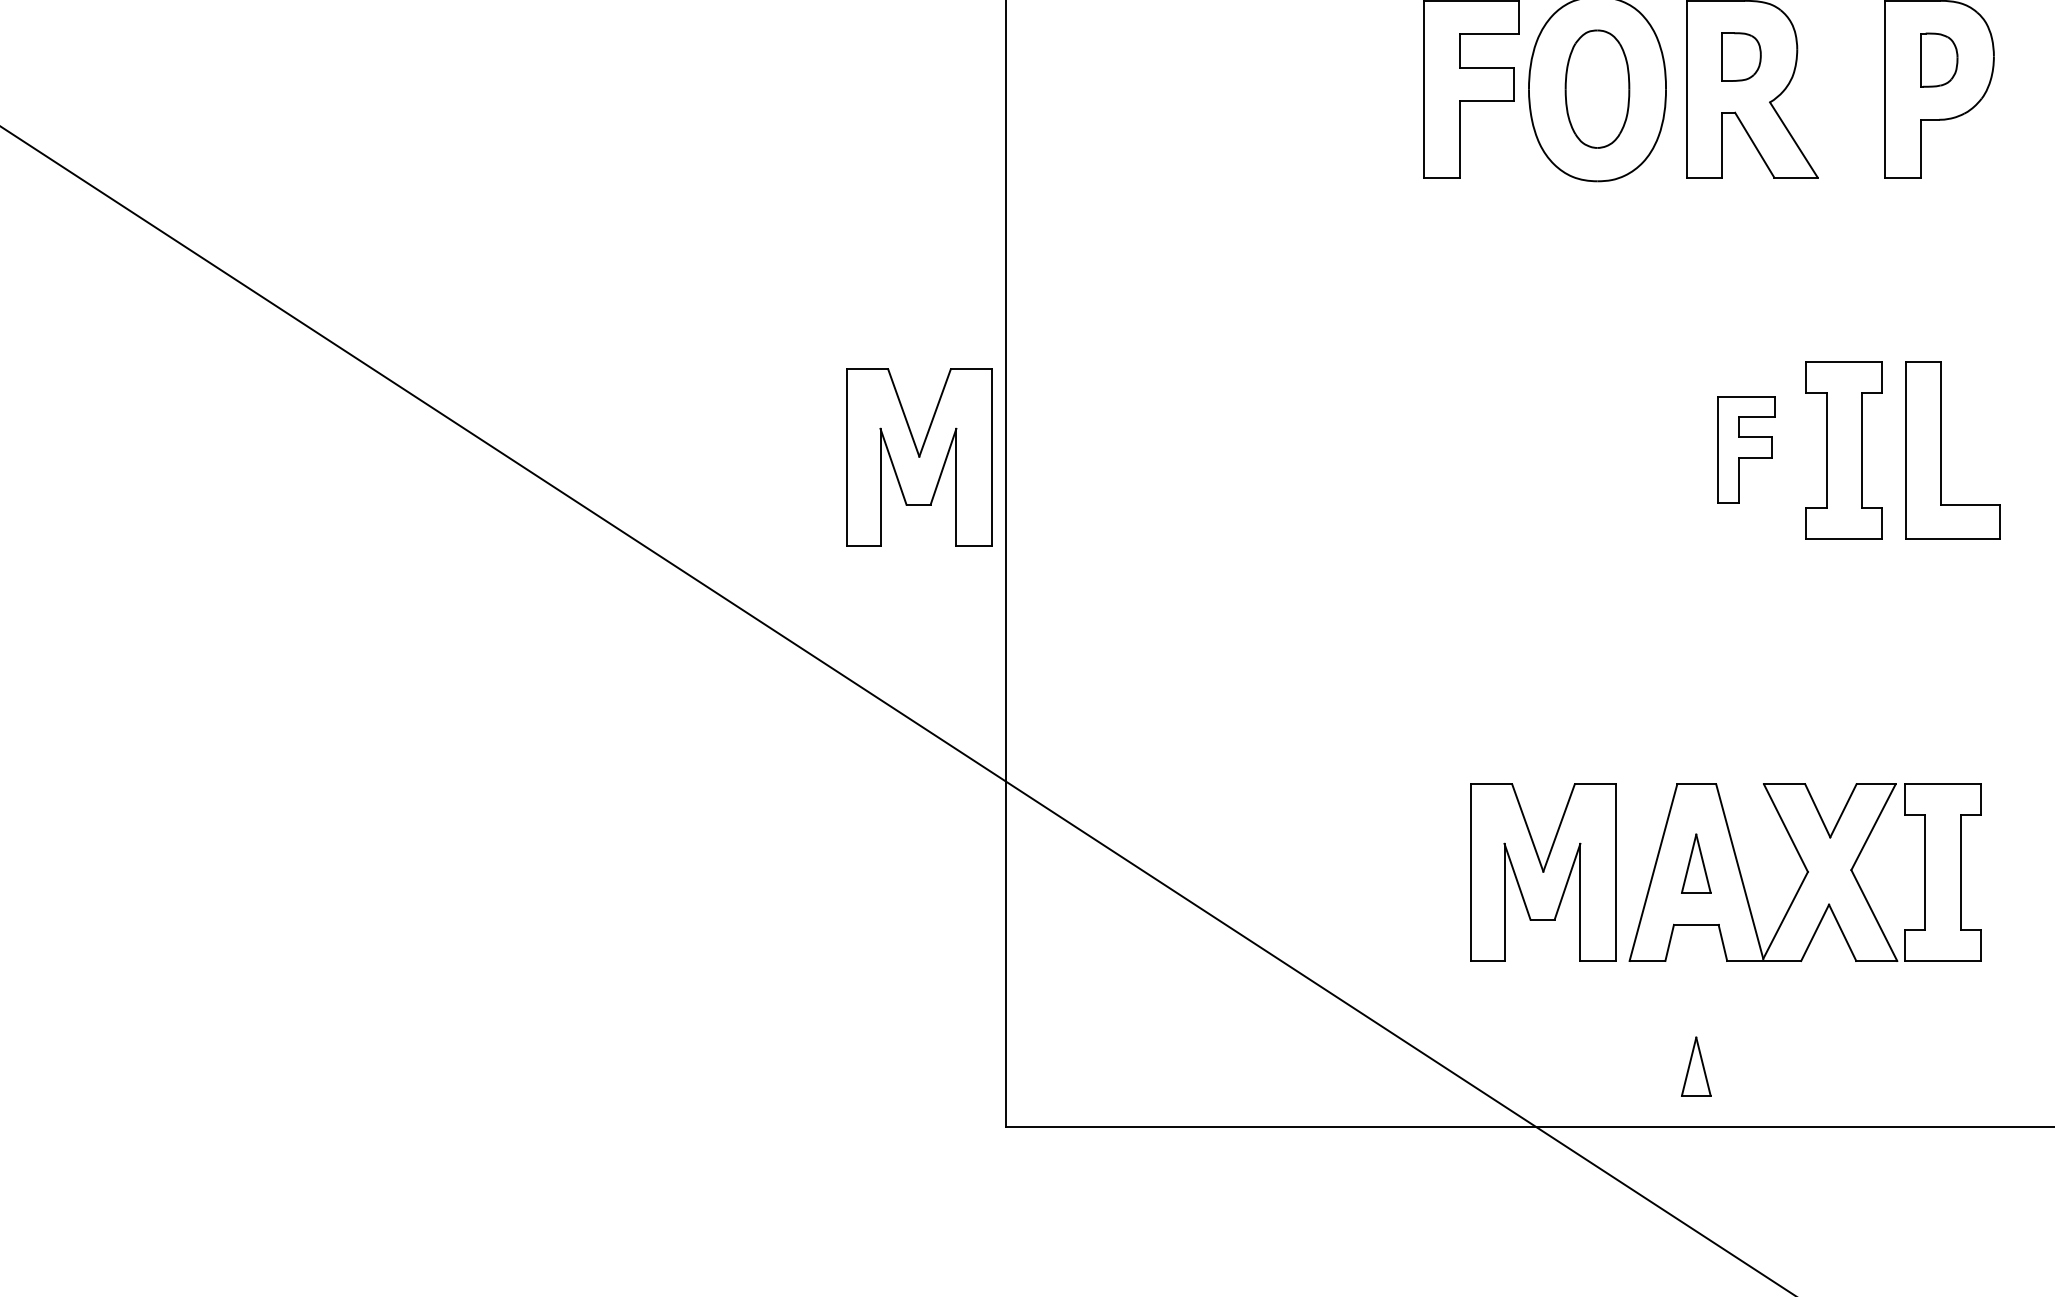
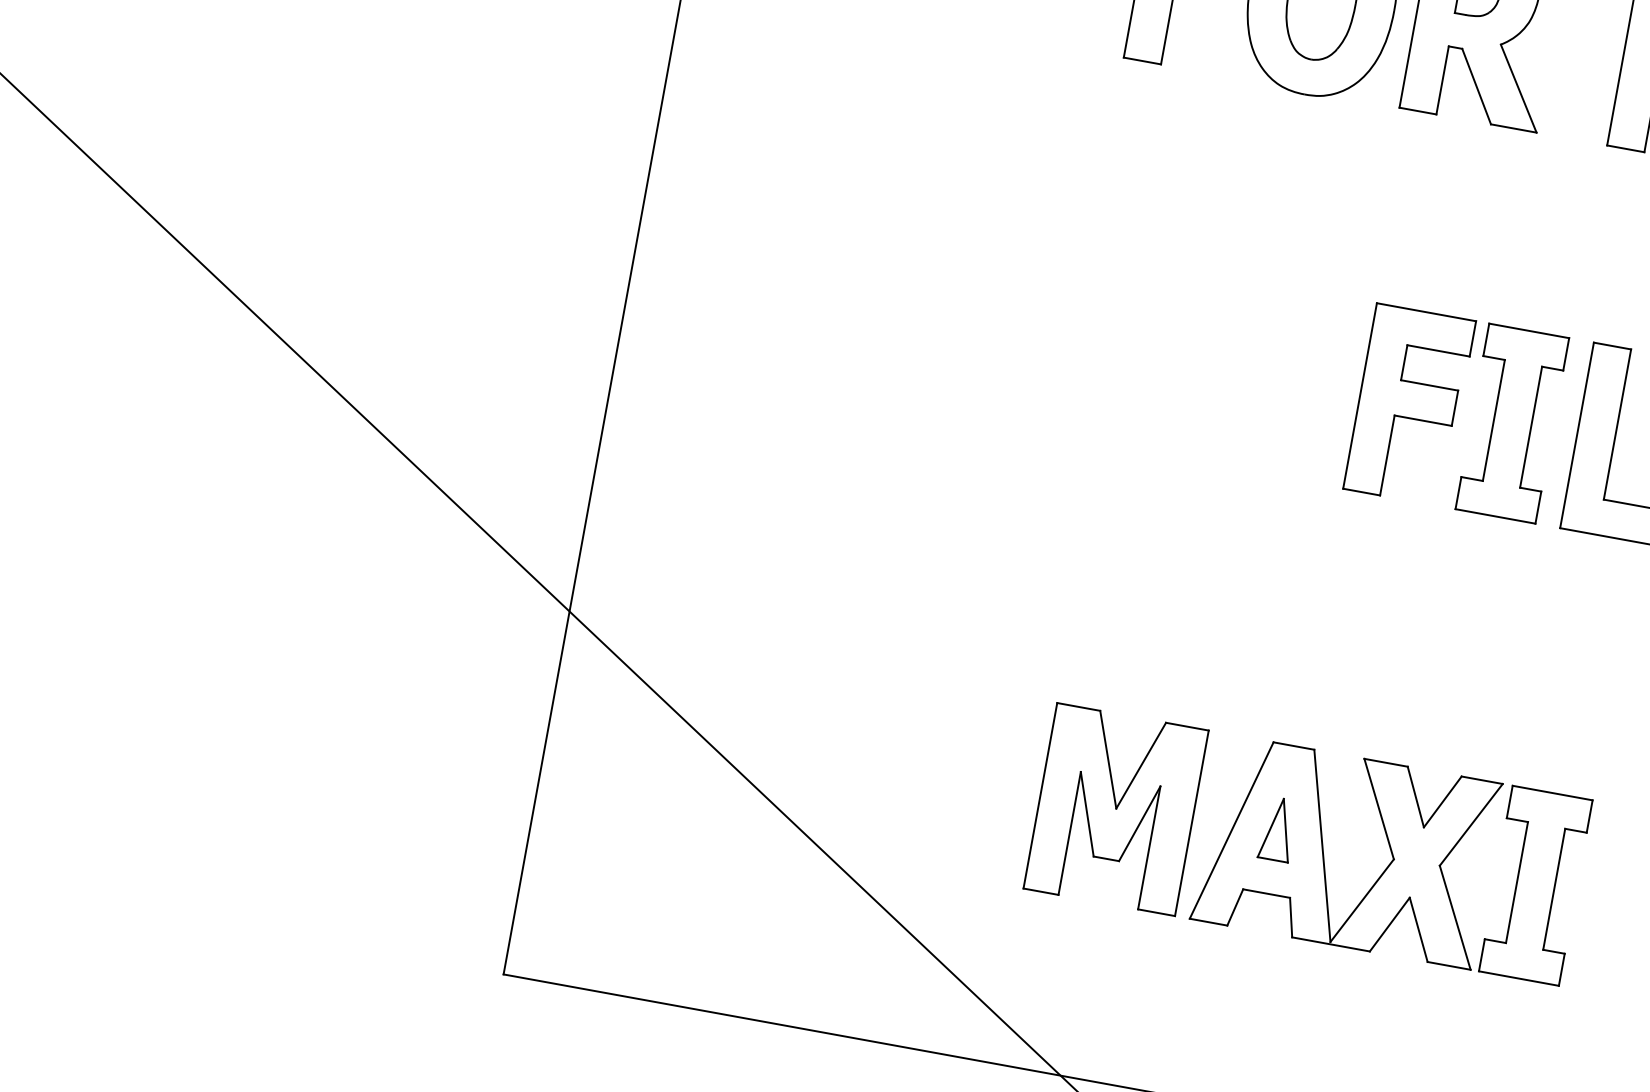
part: (1746, 450) -> (1409, 405), size x1.67
part: (919, 457) -> (540, 255), removed
part: (1696, 1066) -> (1239, 1042), removed

